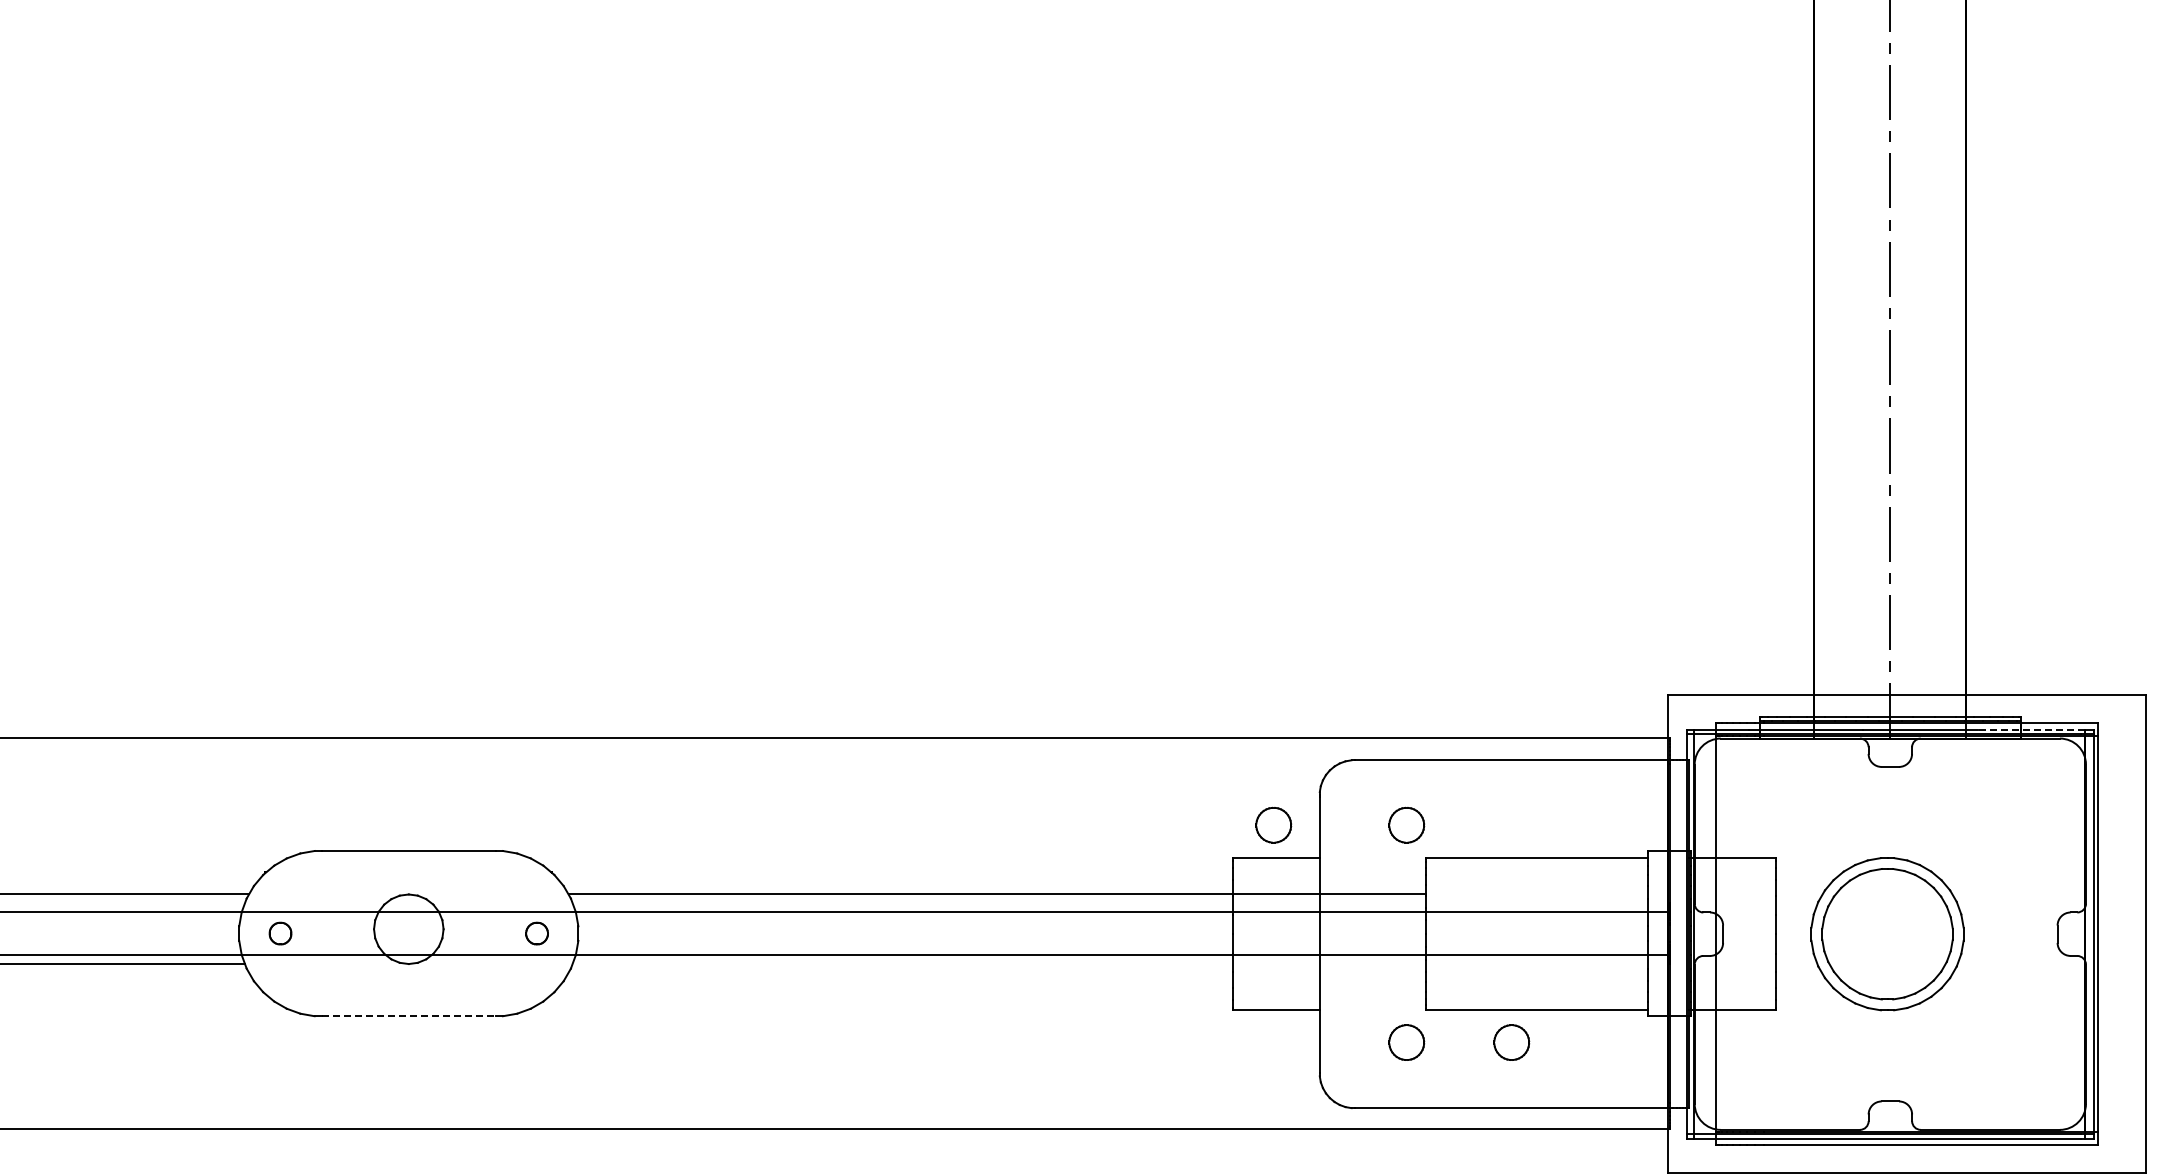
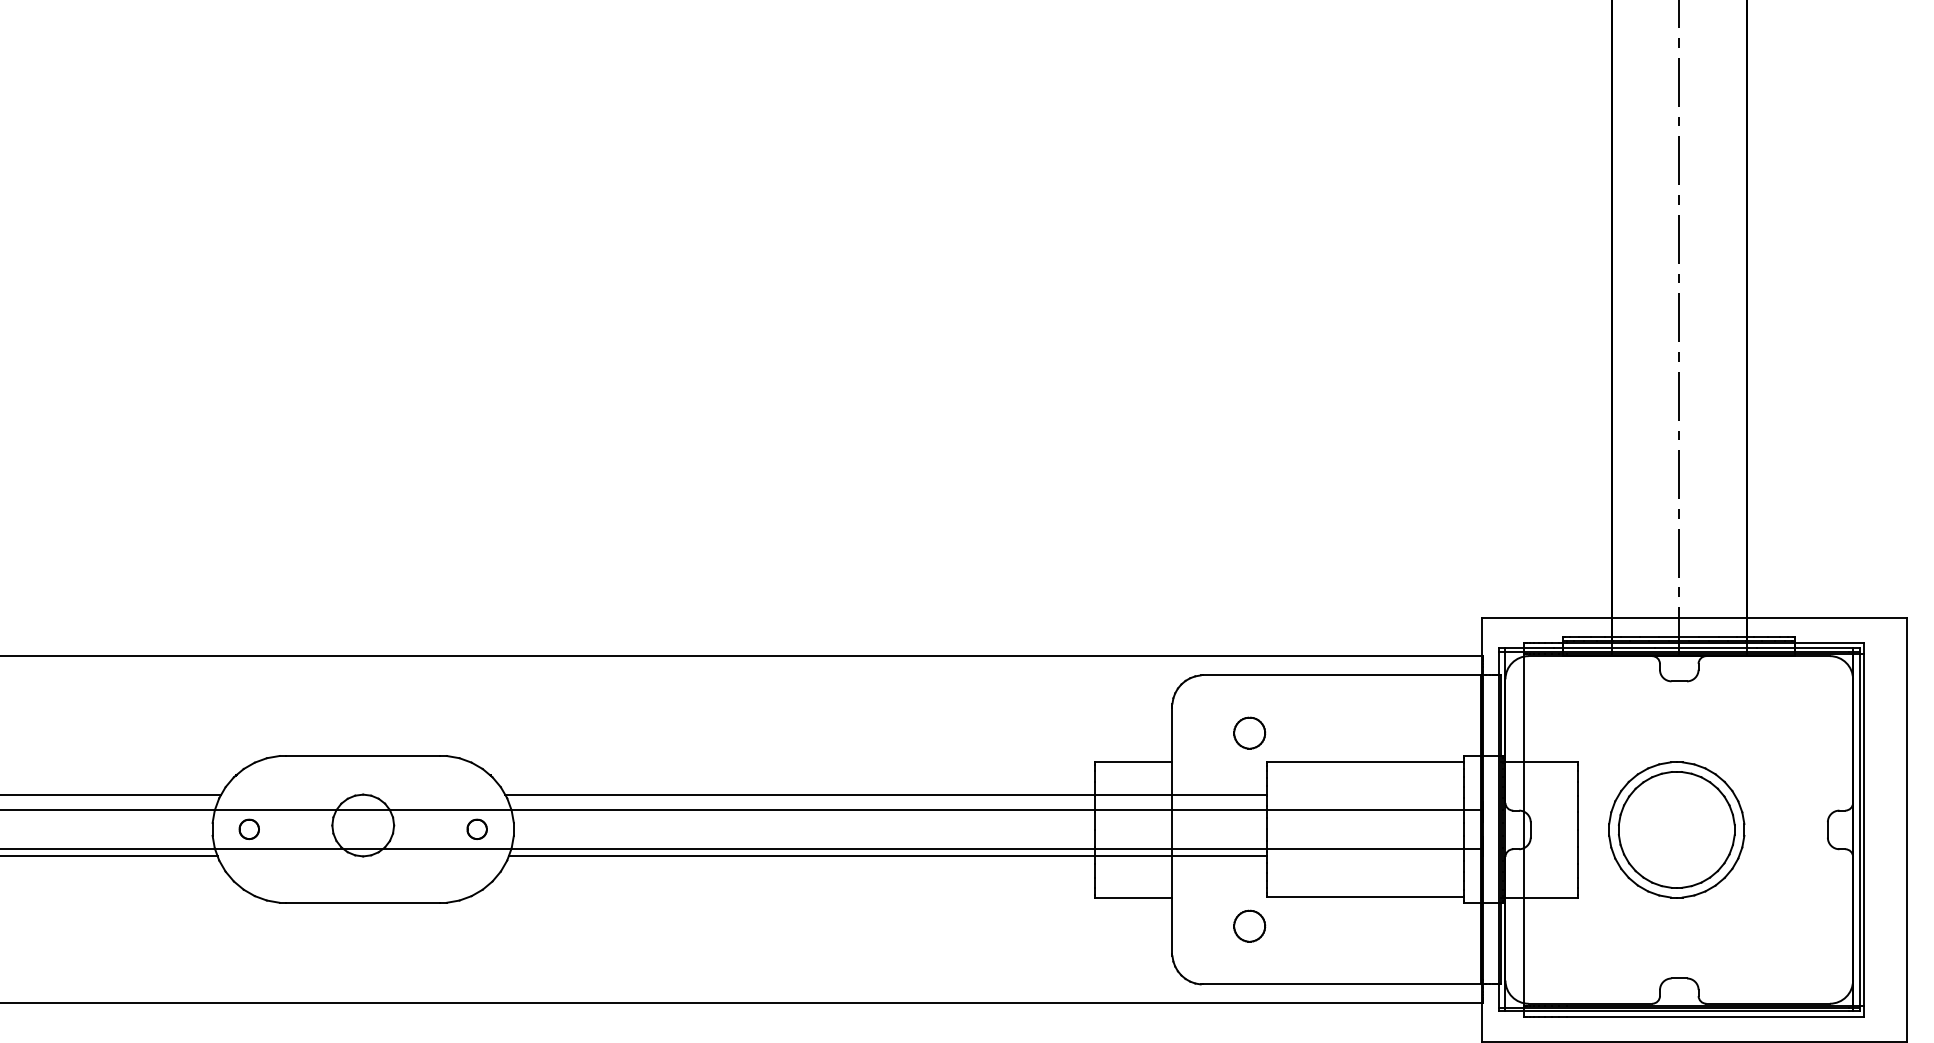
line: (2031, 729) -> (1804, 648), dashed -> solid
part: (1273, 824) -> (1131, 732), removed
line: (999, 964) -> (887, 856), added
line: (408, 1016) -> (362, 903), dashed -> solid
part: (1511, 1042) -> (1342, 926), removed

